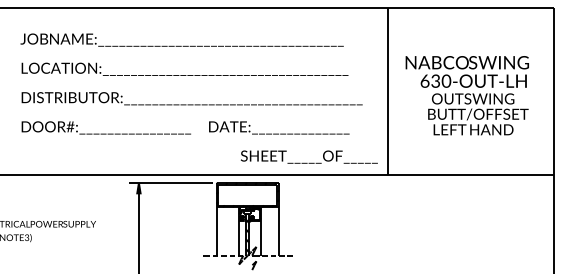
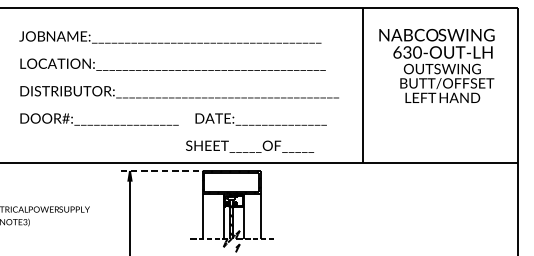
text: (466, 95) -> (436, 65), moved
text: (308, 156) -> (249, 146), moved
line: (170, 183) -> (159, 171), solid -> dashed

